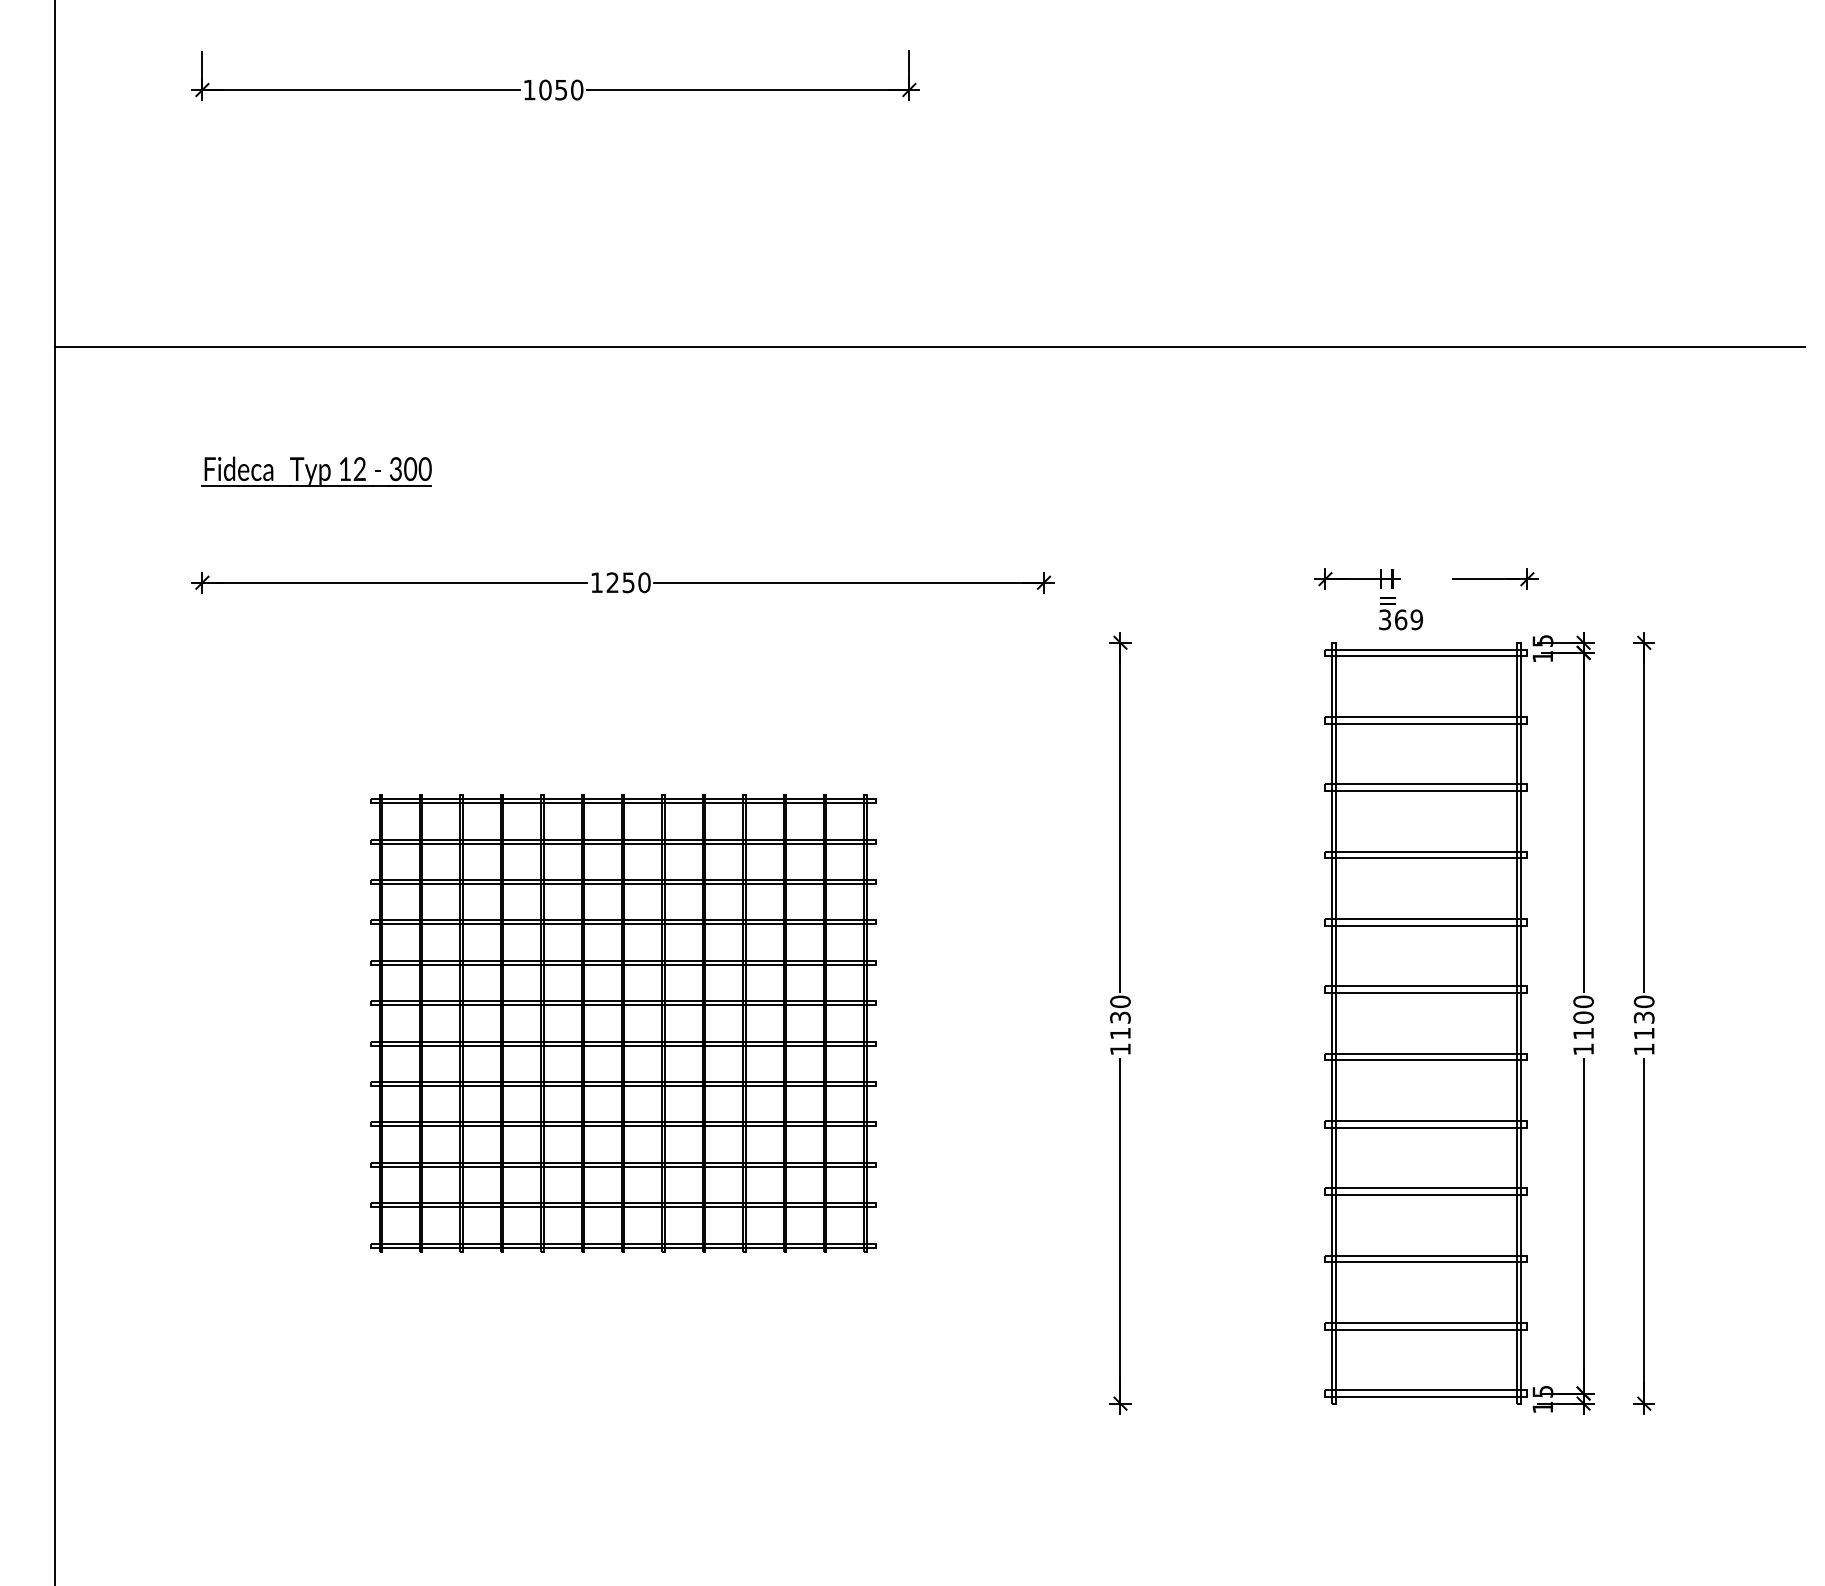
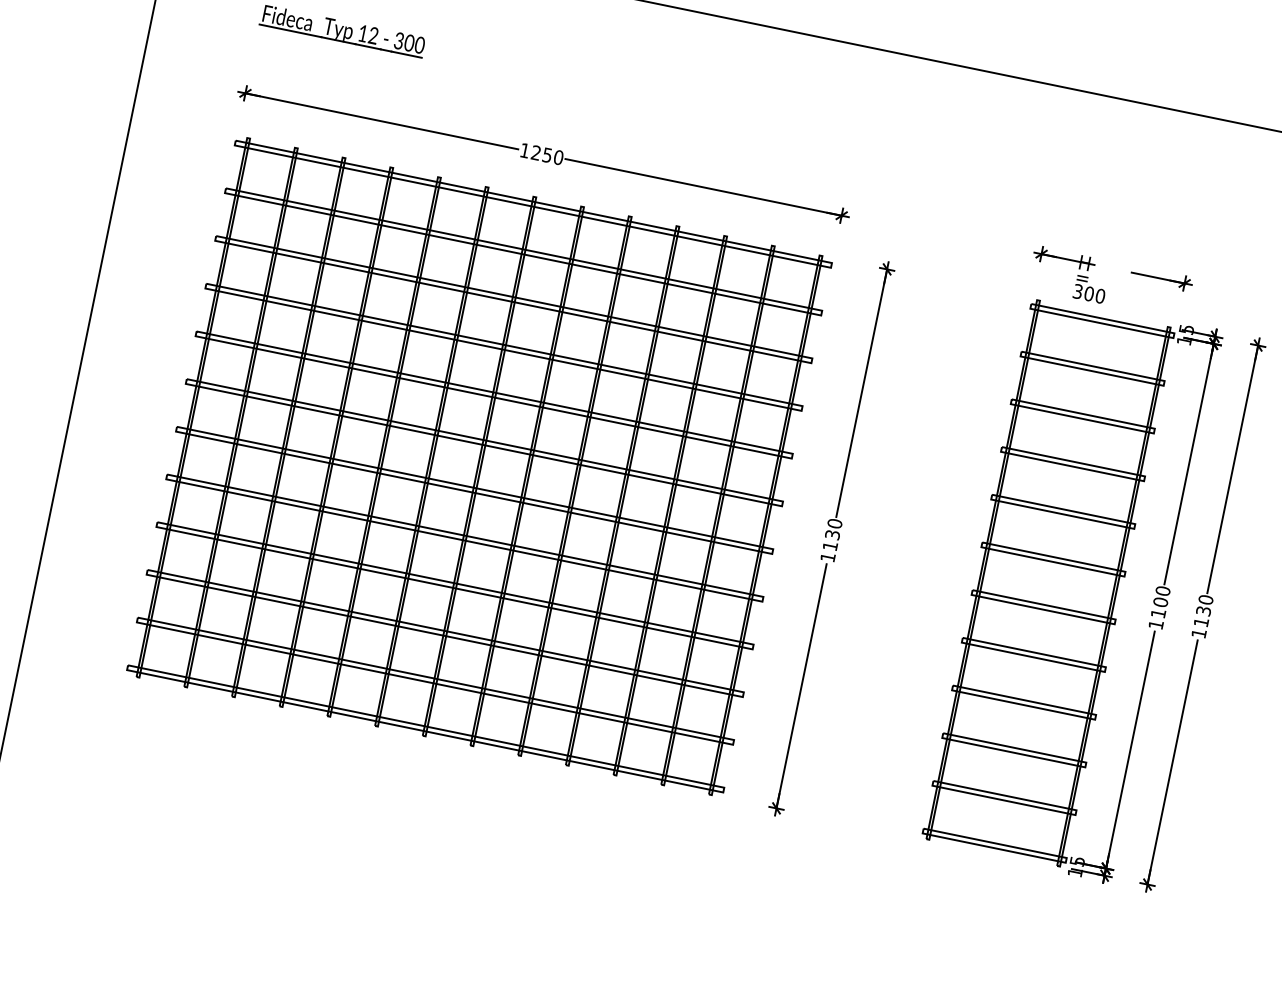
text: (1408, 619) -> (1094, 294), 369 -> 300
part: (622, 1023) -> (479, 466), size x1.67

